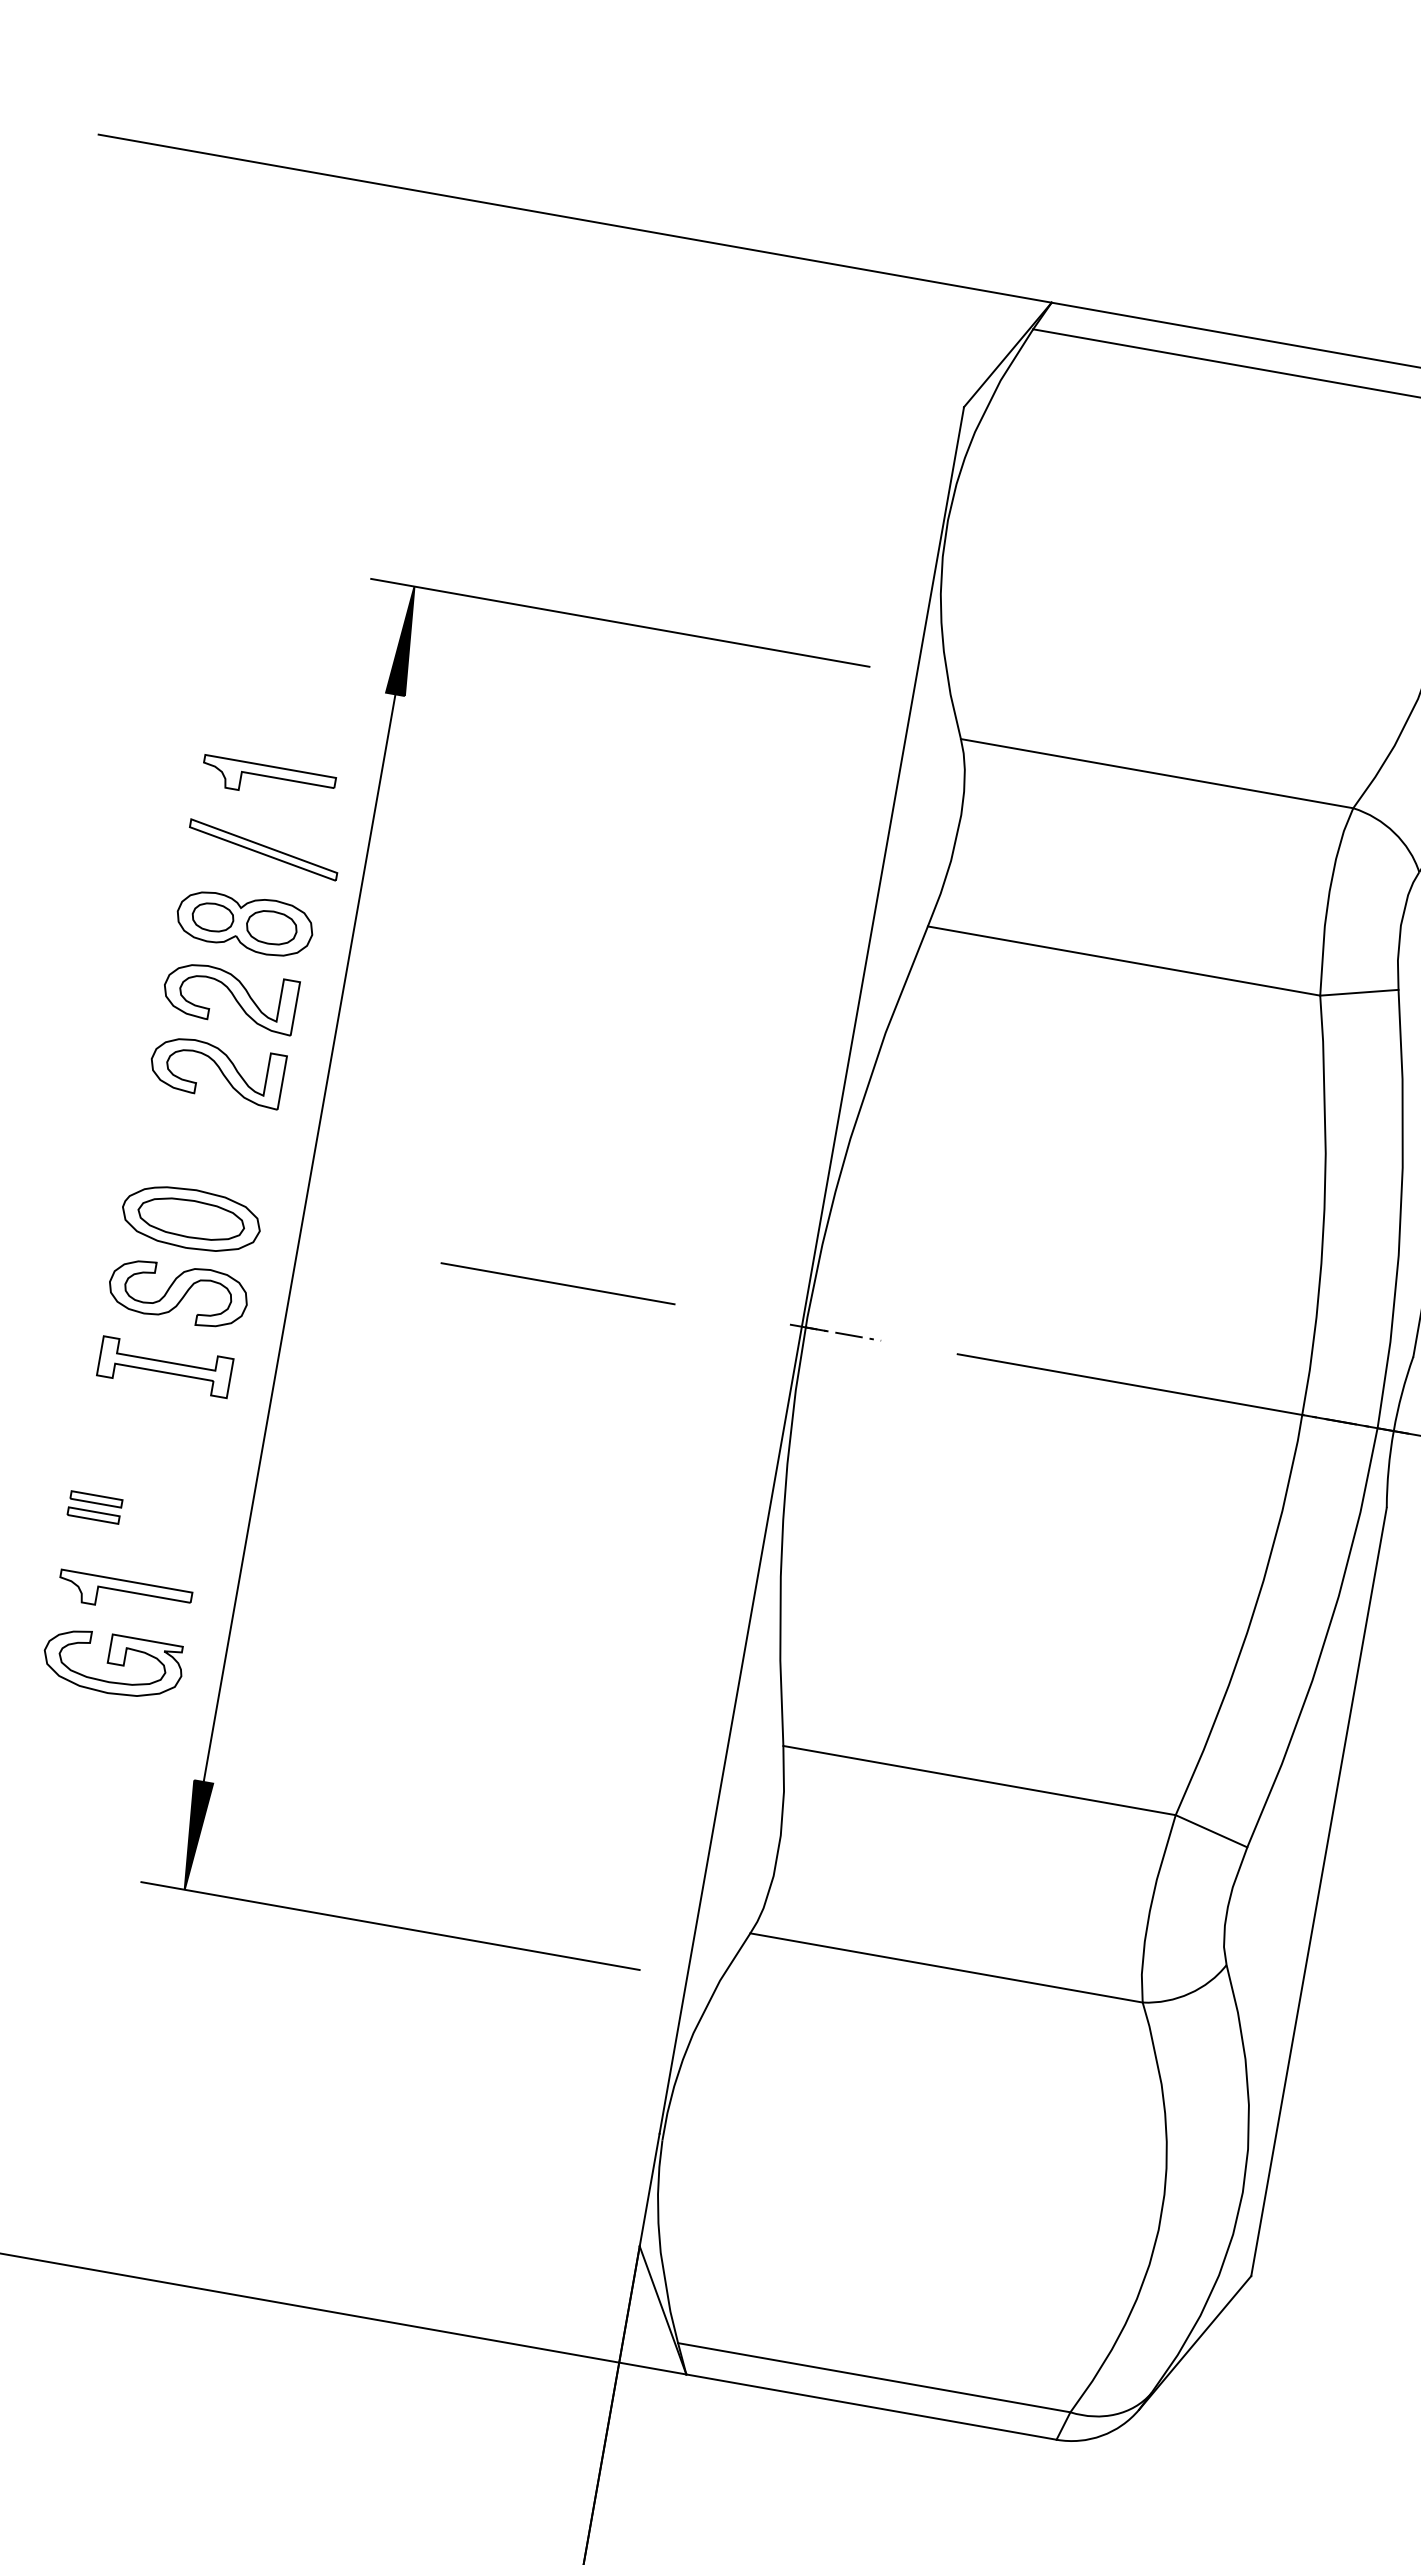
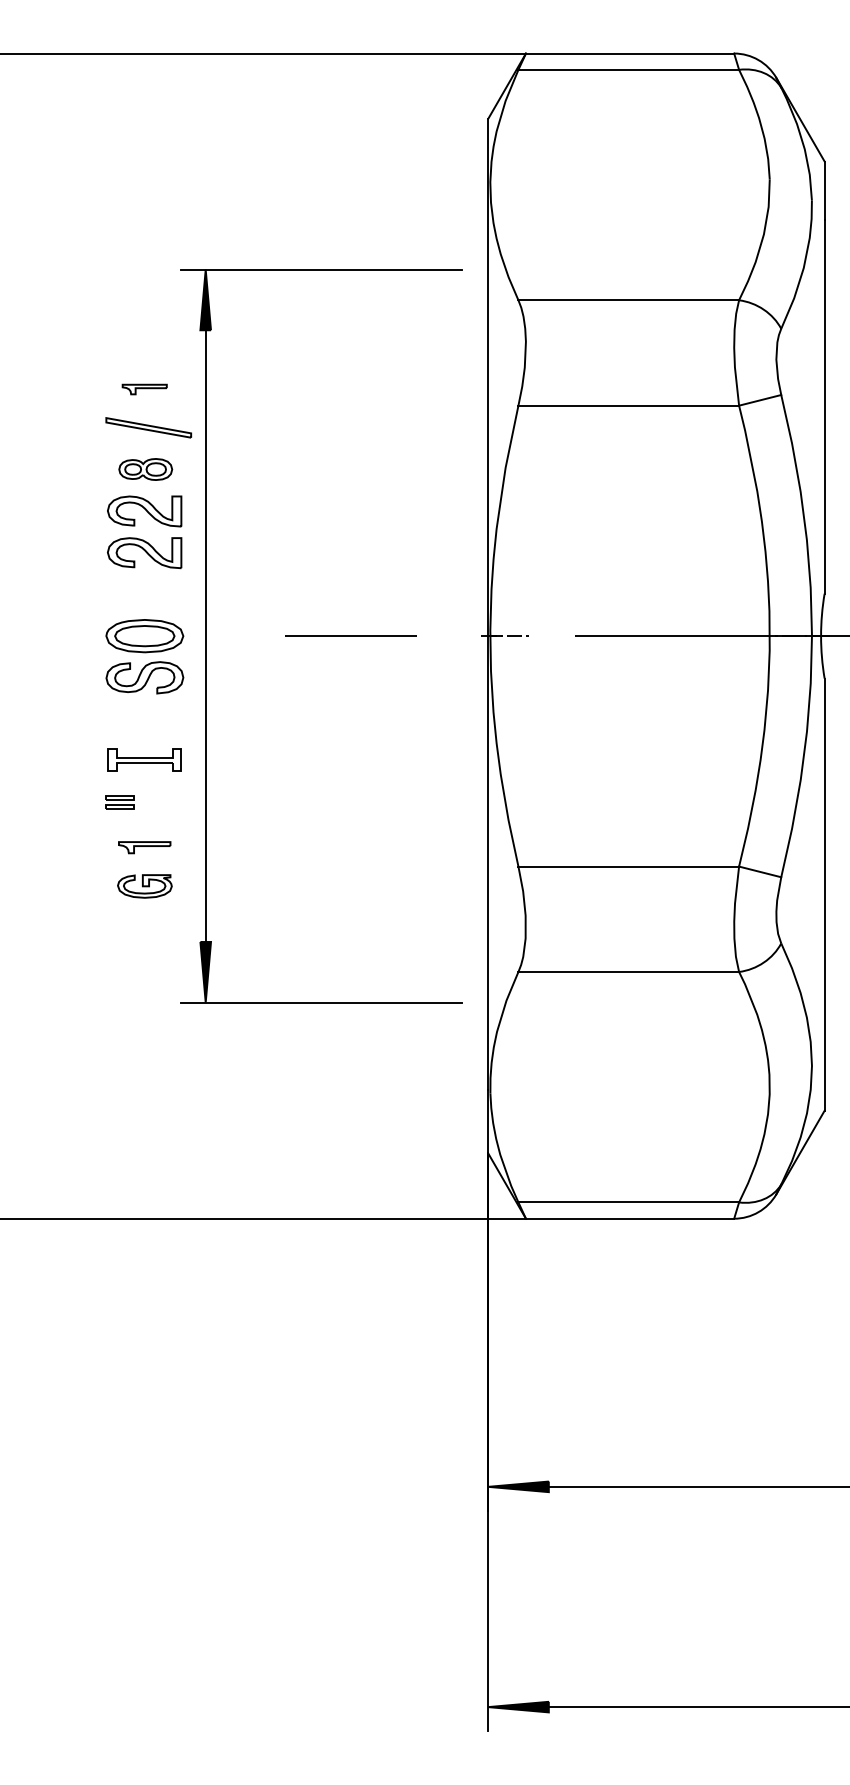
part: (268, 780) -> (144, 389), size x0.6
part: (244, 922) -> (145, 469), size x0.7
part: (164, 1365) -> (144, 759), moved
part: (124, 1594) -> (144, 847), size x0.7
part: (112, 1664) -> (144, 886), size x0.7

